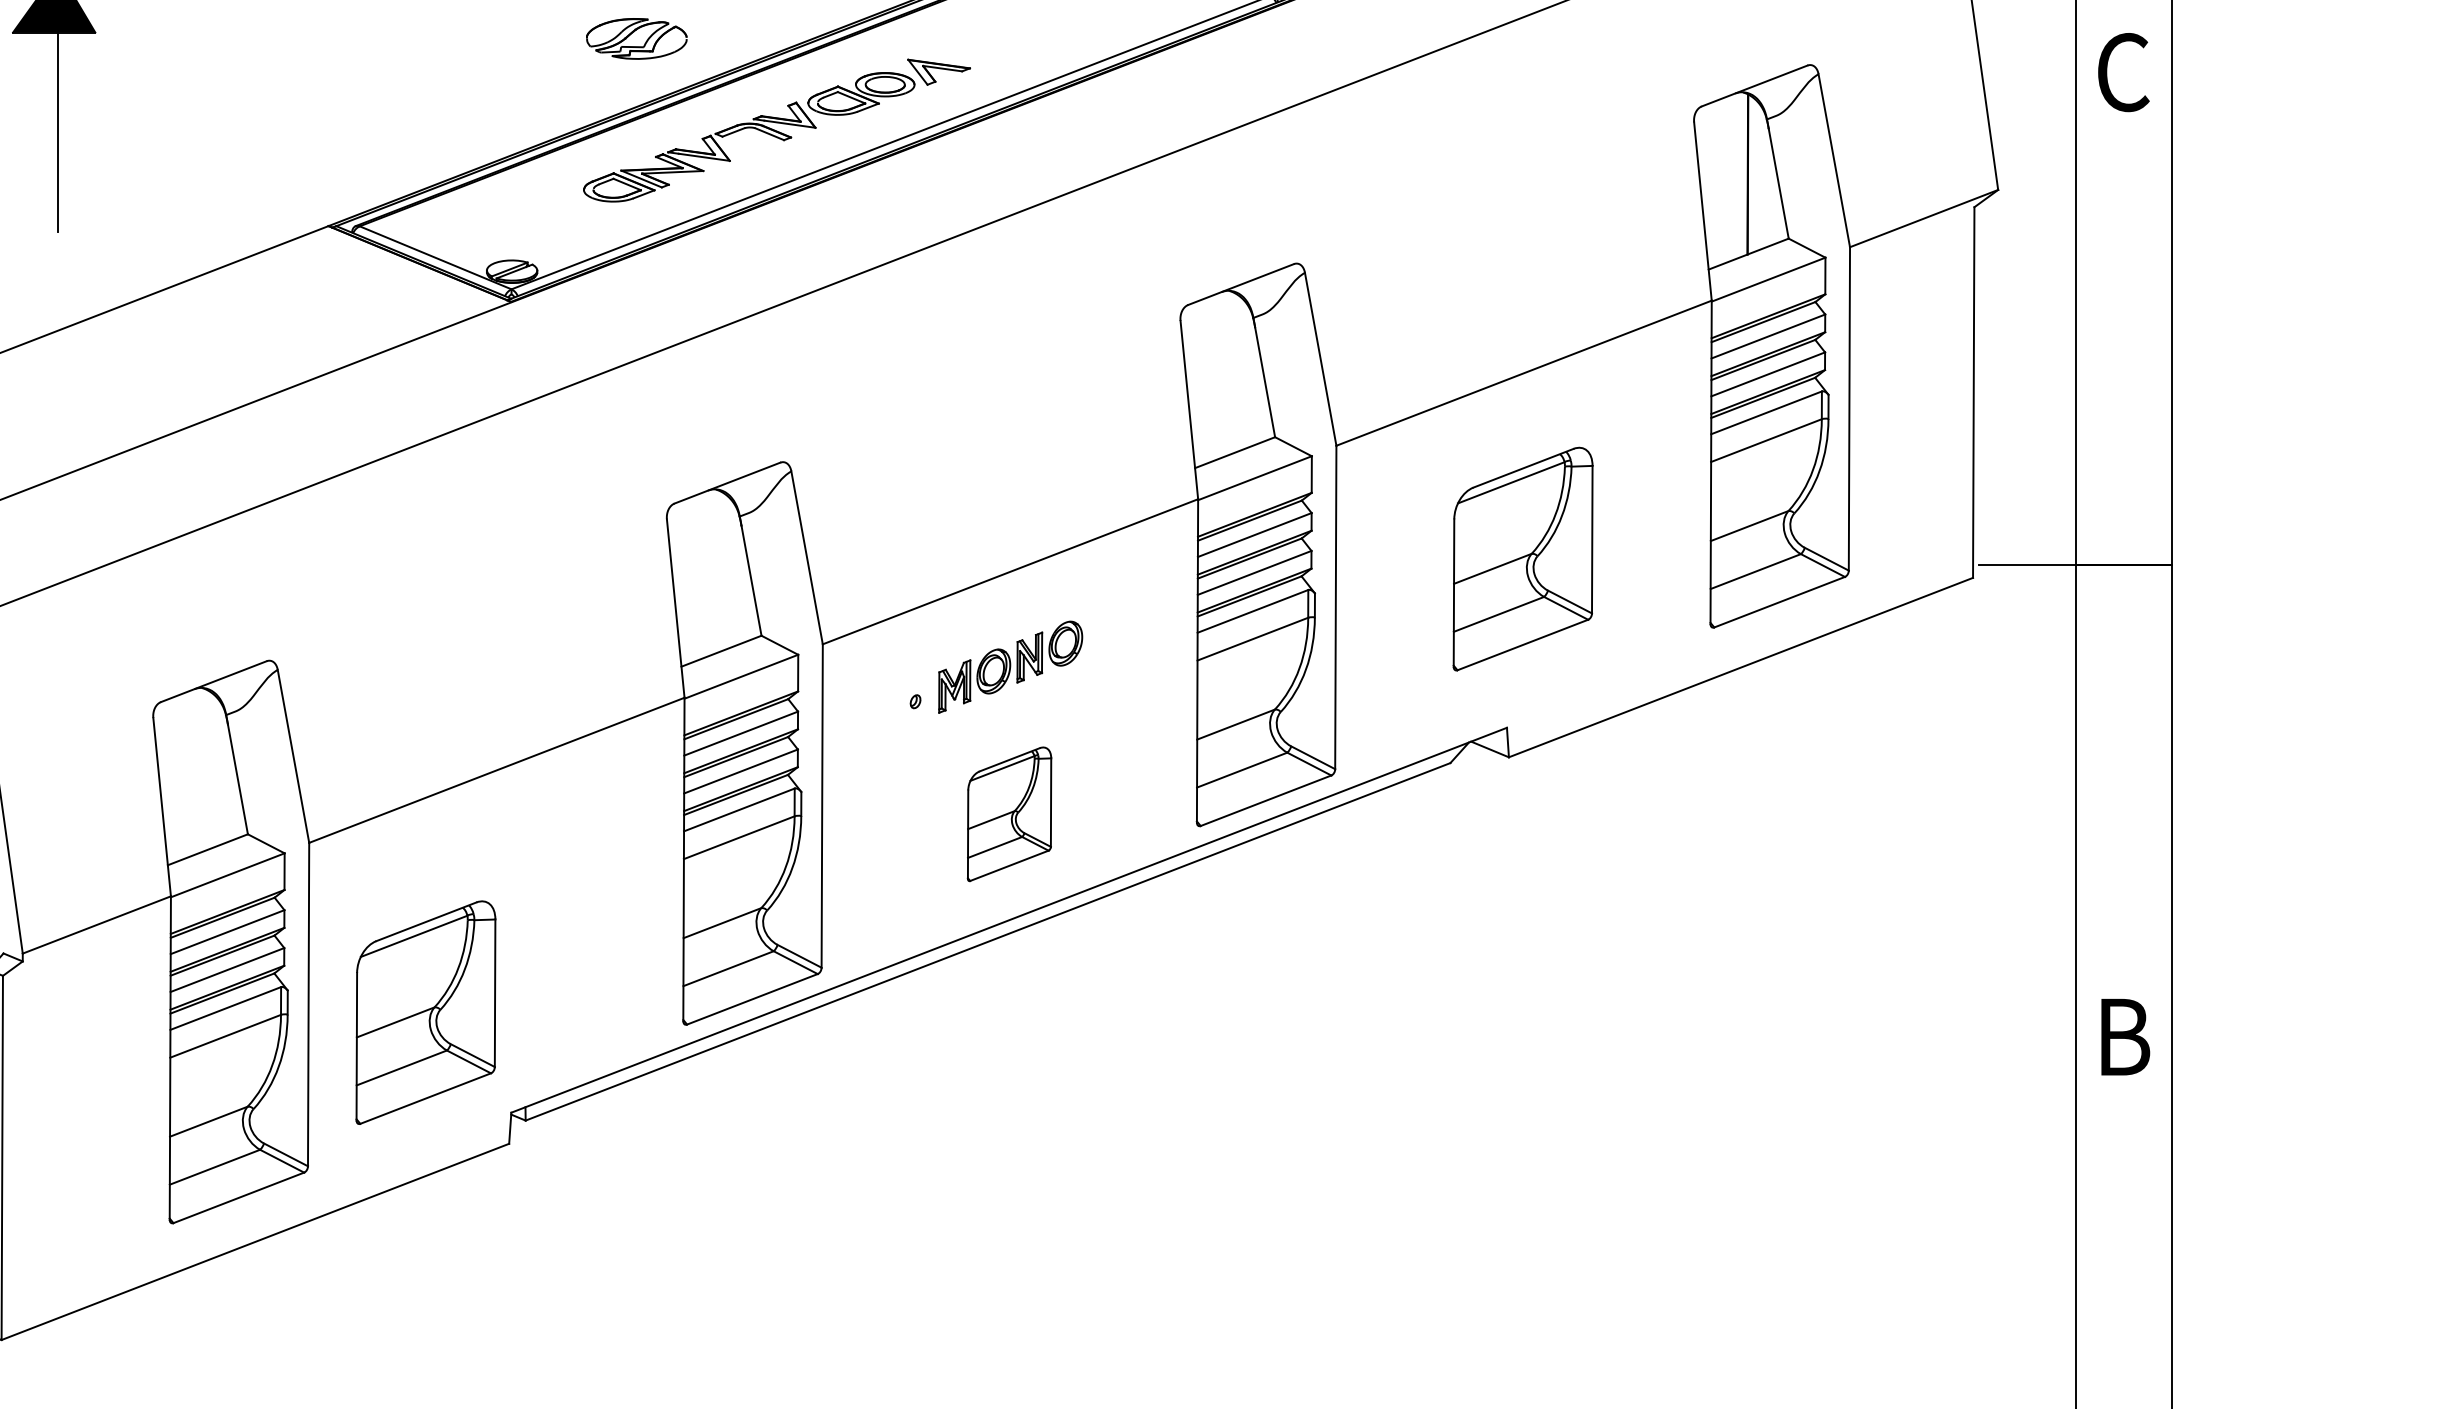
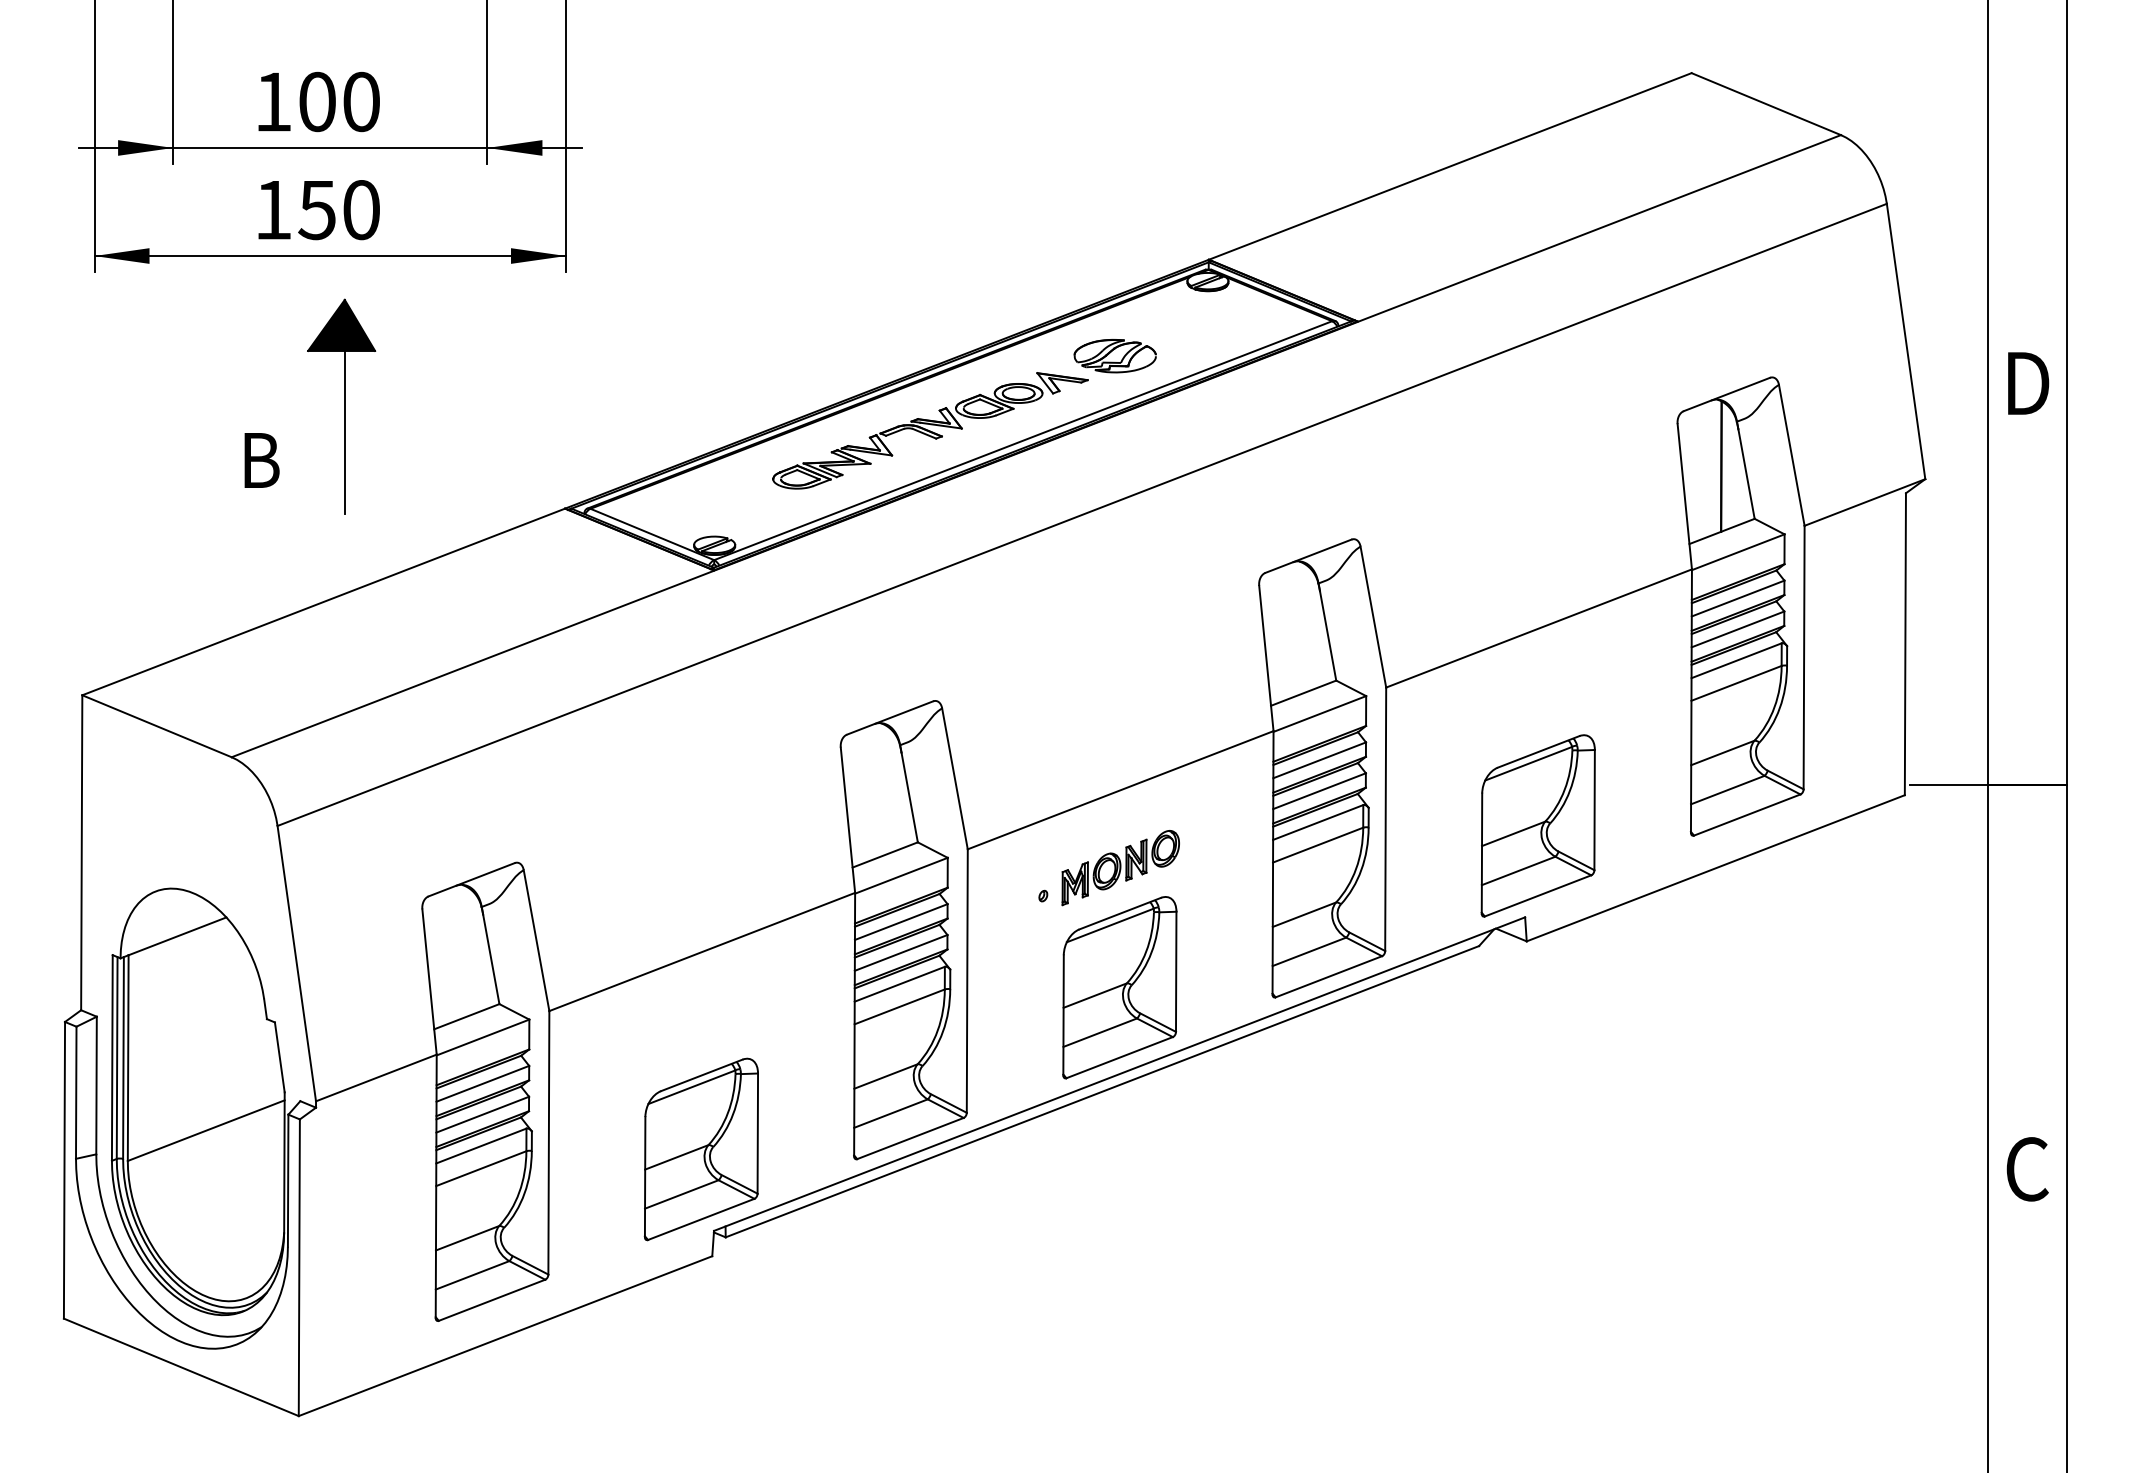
part: (635, 39) -> (1114, 356), moved
text: (2123, 72) -> (2027, 383), C -> D
part: (1522, 558) -> (1537, 825), moved
part: (1009, 813) -> (1119, 987), size x1.67
part: (424, 1012) -> (700, 1149), moved
text: (2123, 1037) -> (2027, 1169), В -> C

